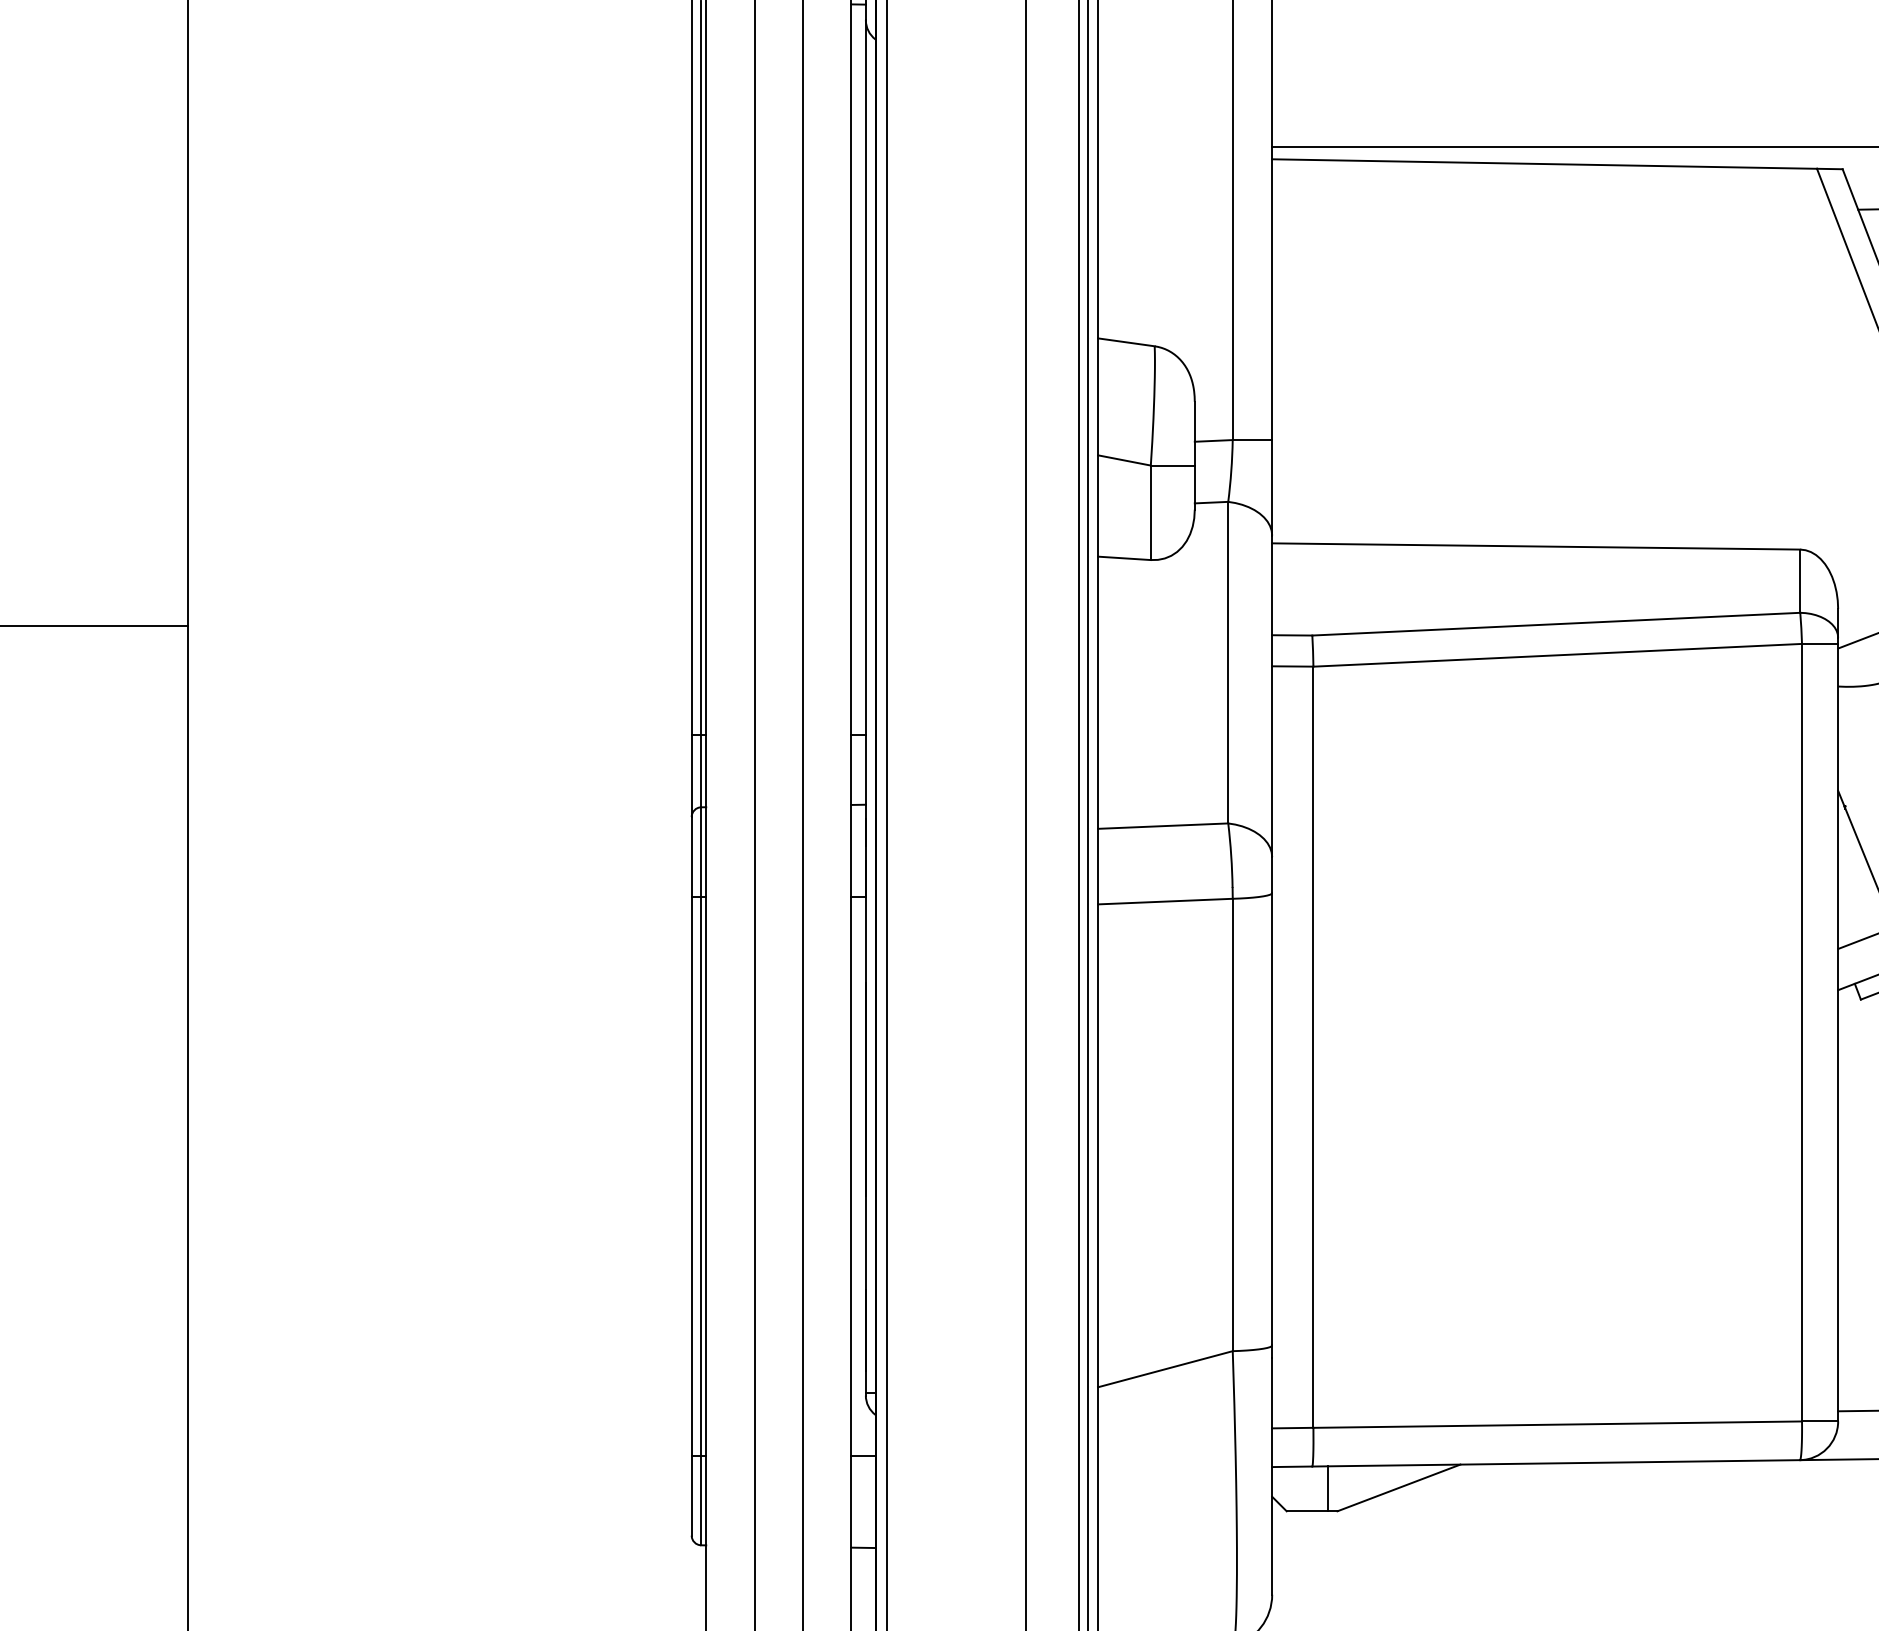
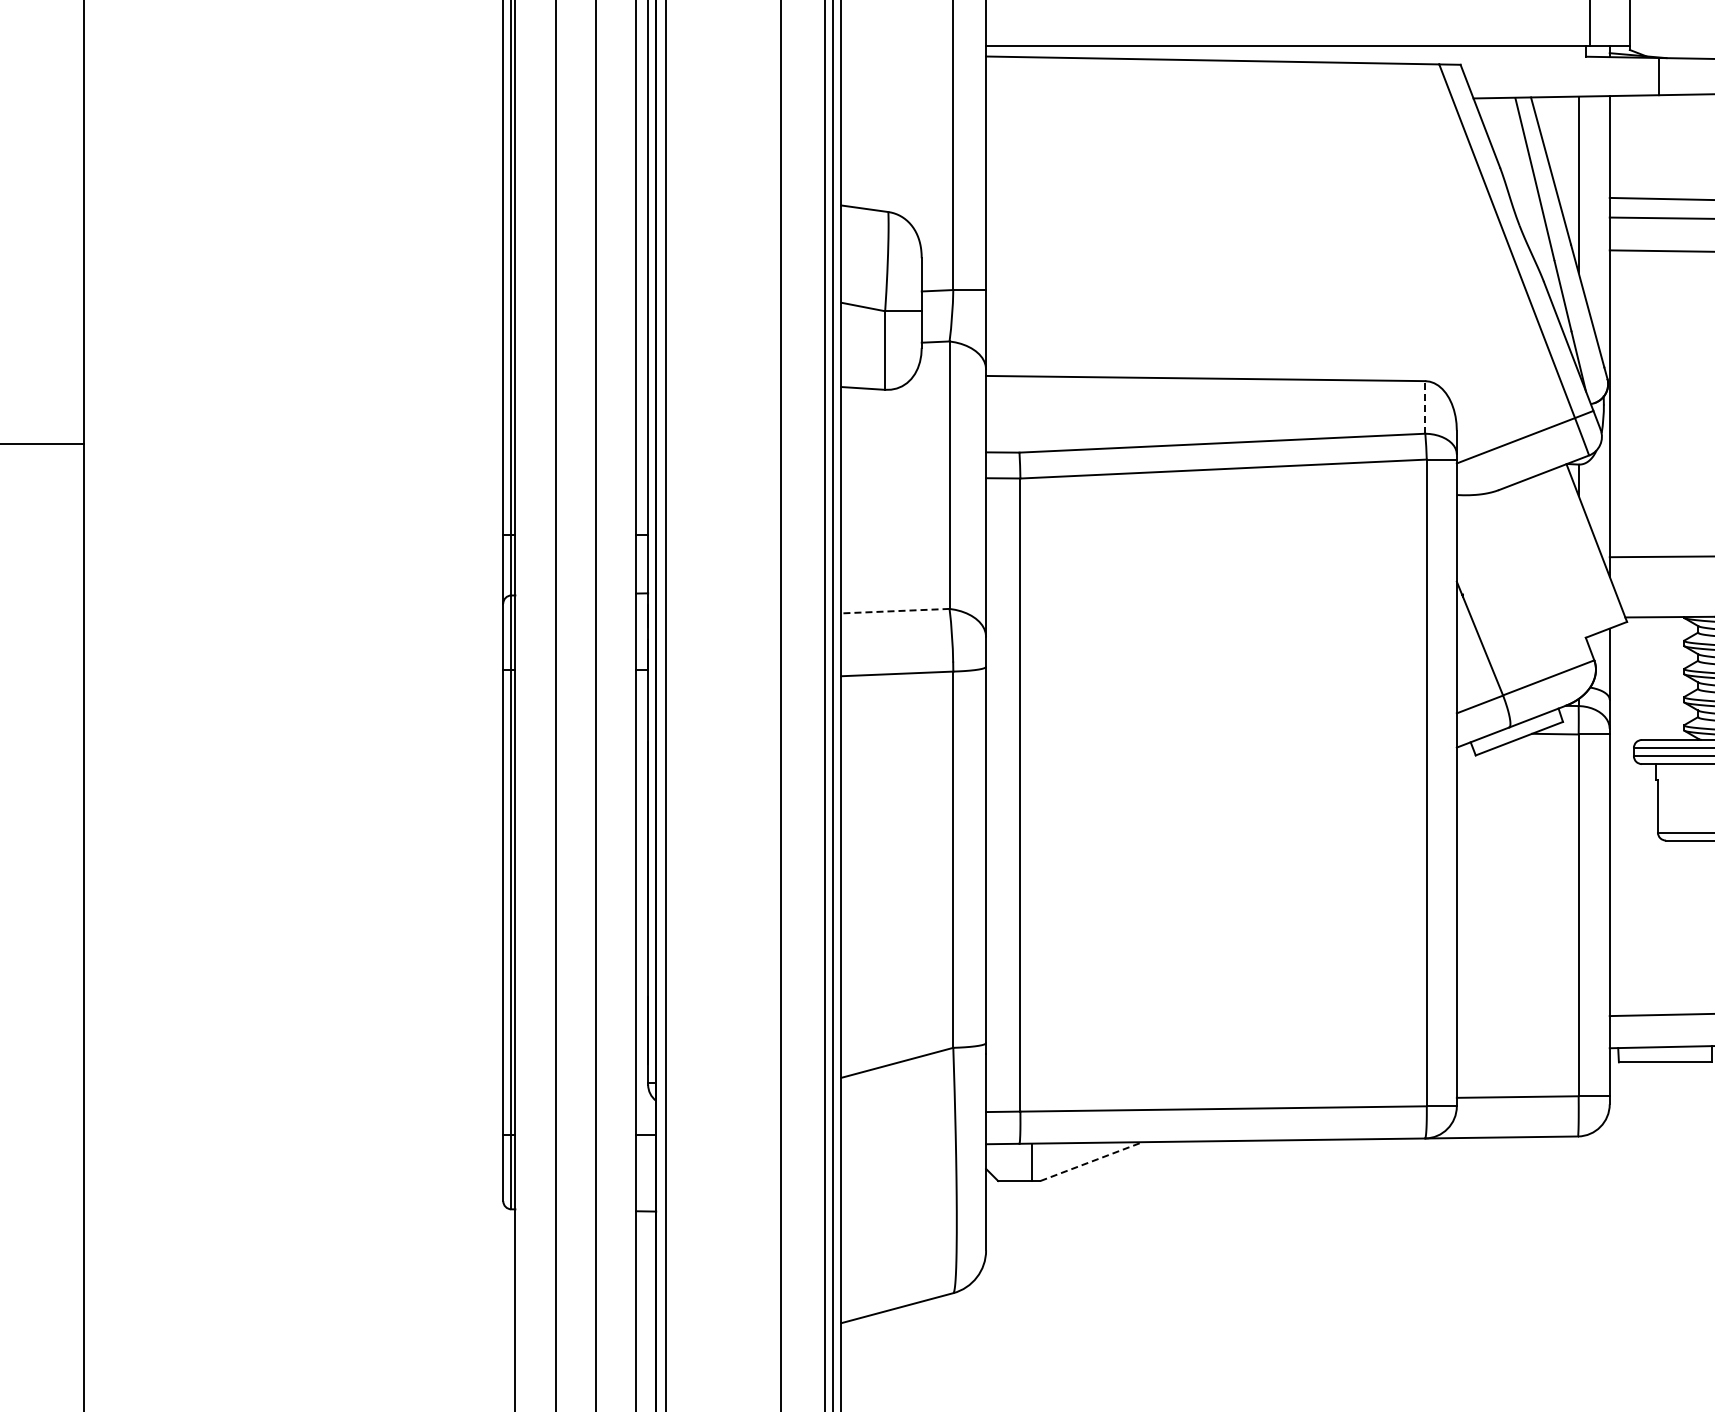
line: (1800, 580) -> (1425, 406), solid -> dashed
line: (1162, 826) -> (894, 611), solid -> dashed
line: (1398, 1487) -> (1091, 1161), solid -> dashed

